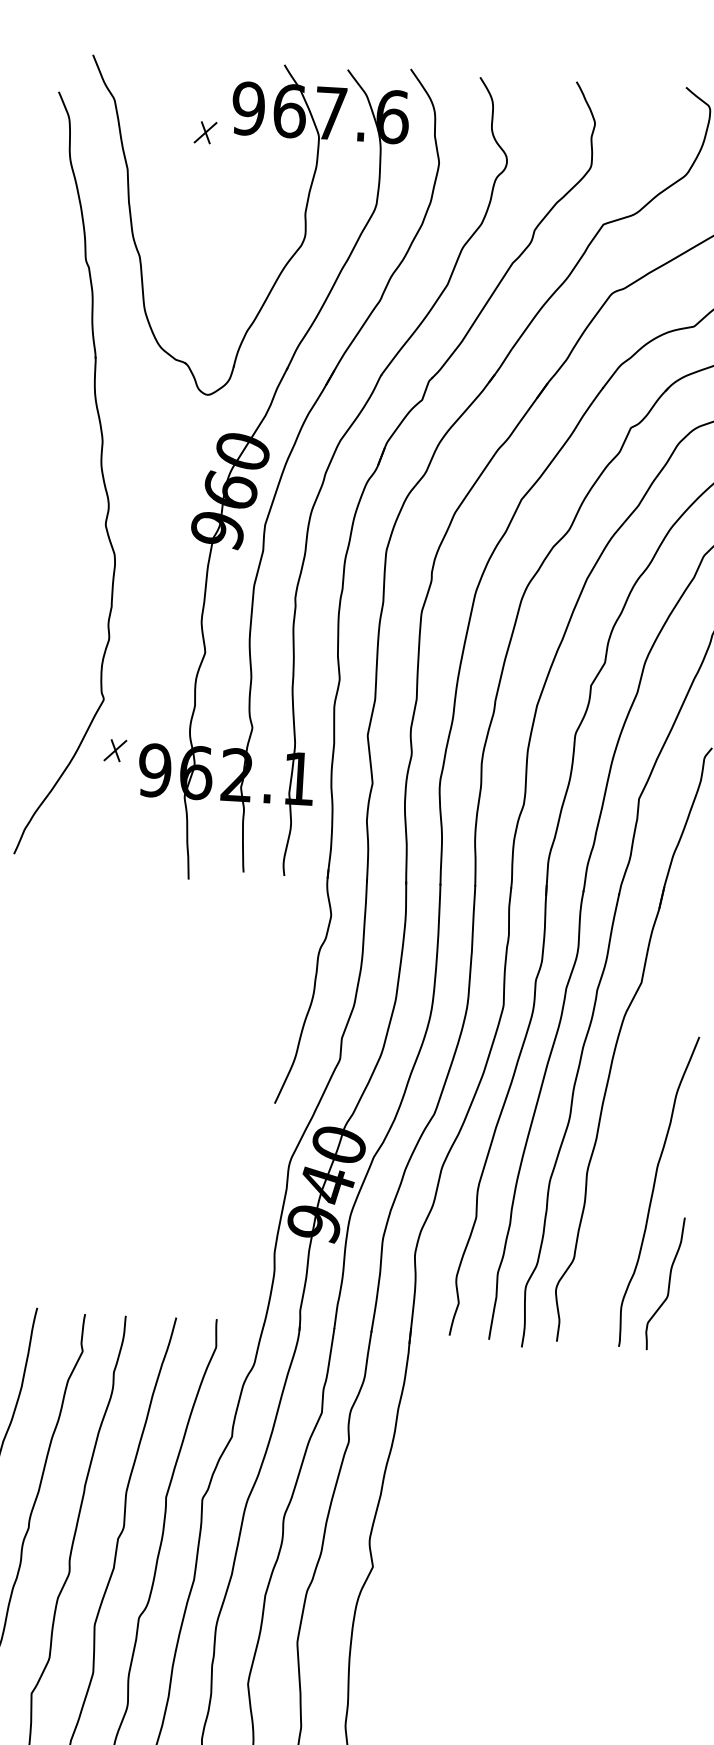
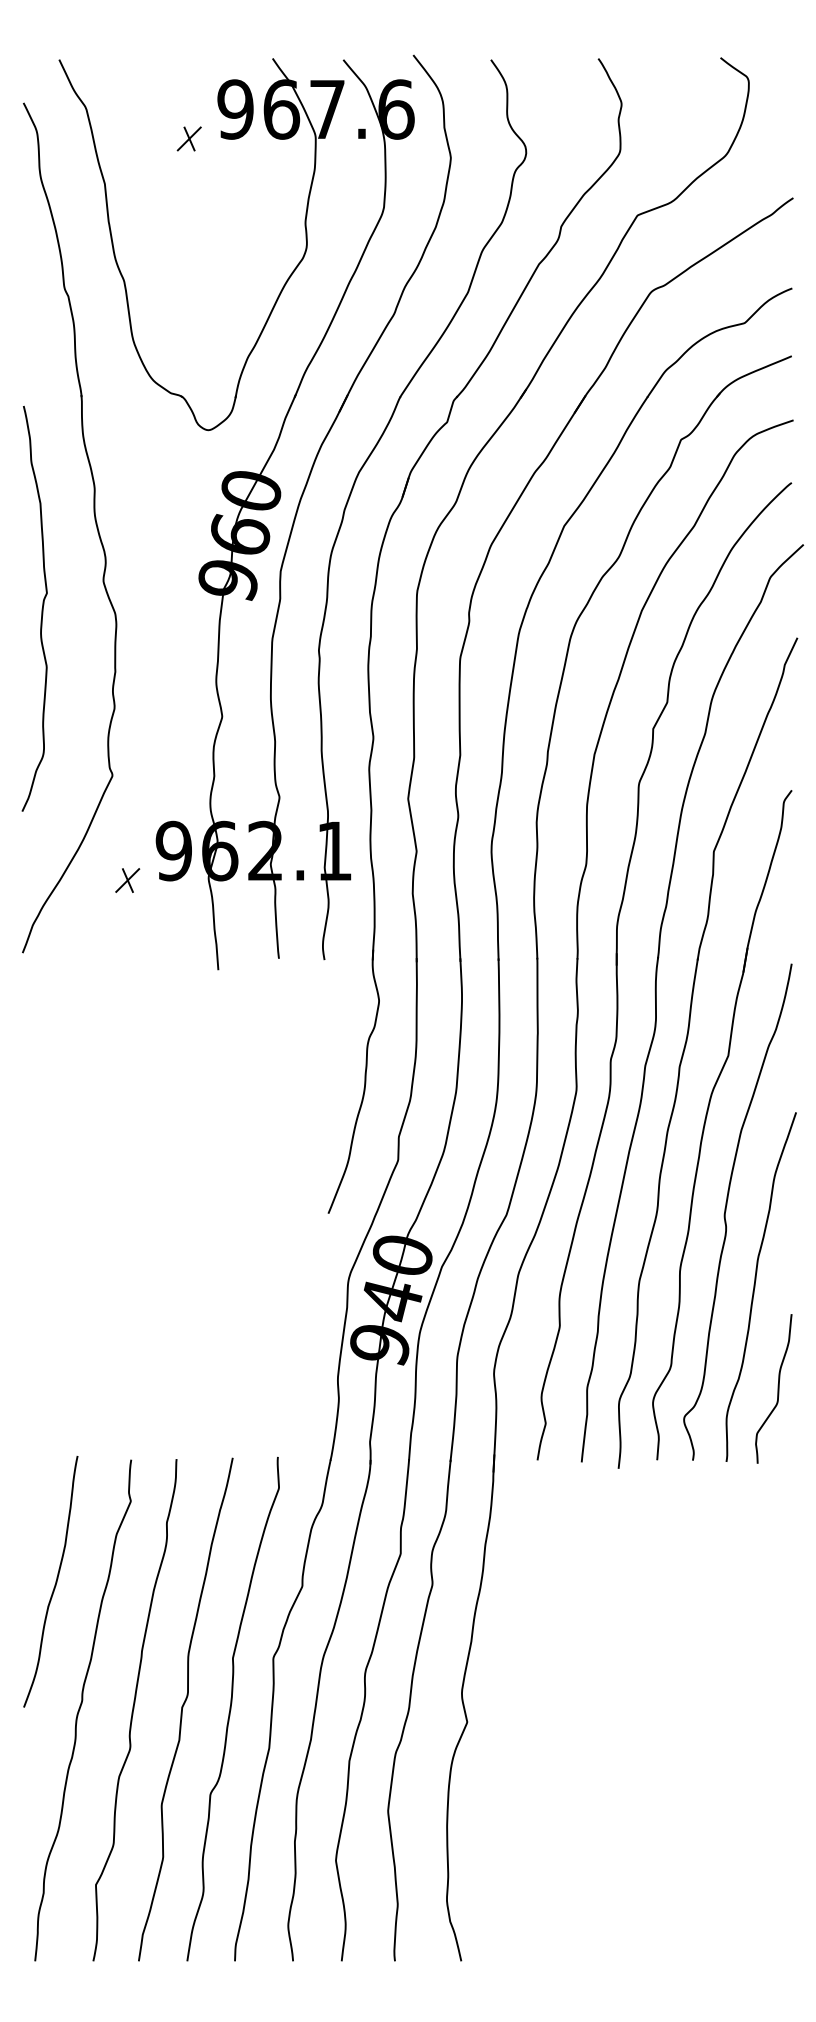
curve: (48, 546) -> (41, 608), added
part: (115, 750) -> (127, 880), moved
curve: (631, 1122) -> (726, 1211), added

